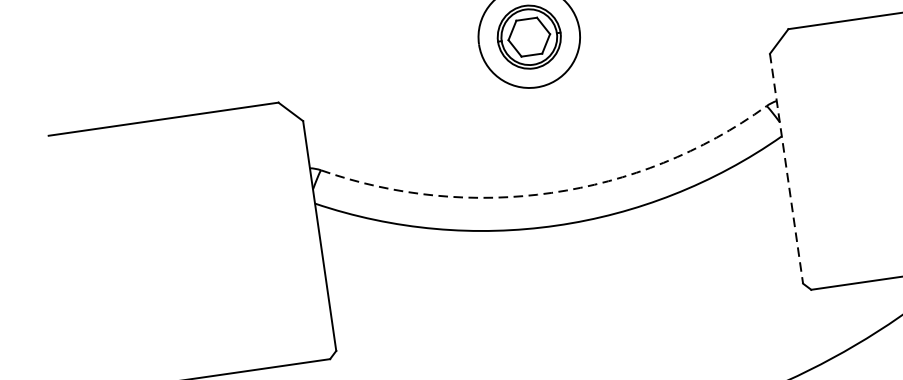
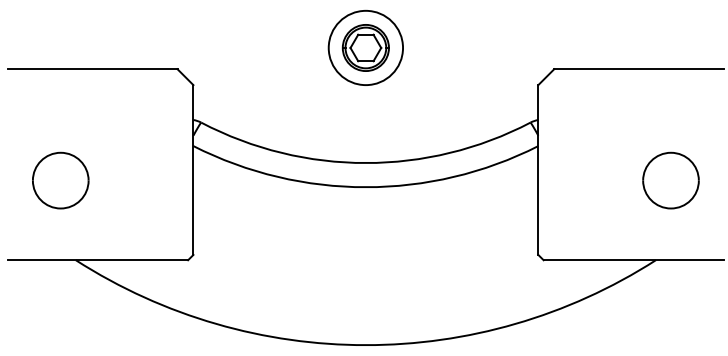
line: (786, 169) -> (538, 170), dashed -> solid
arc: (551, 193) -> (365, 163), dashed -> solid
part: (141, 276) -> (60, 180), added

